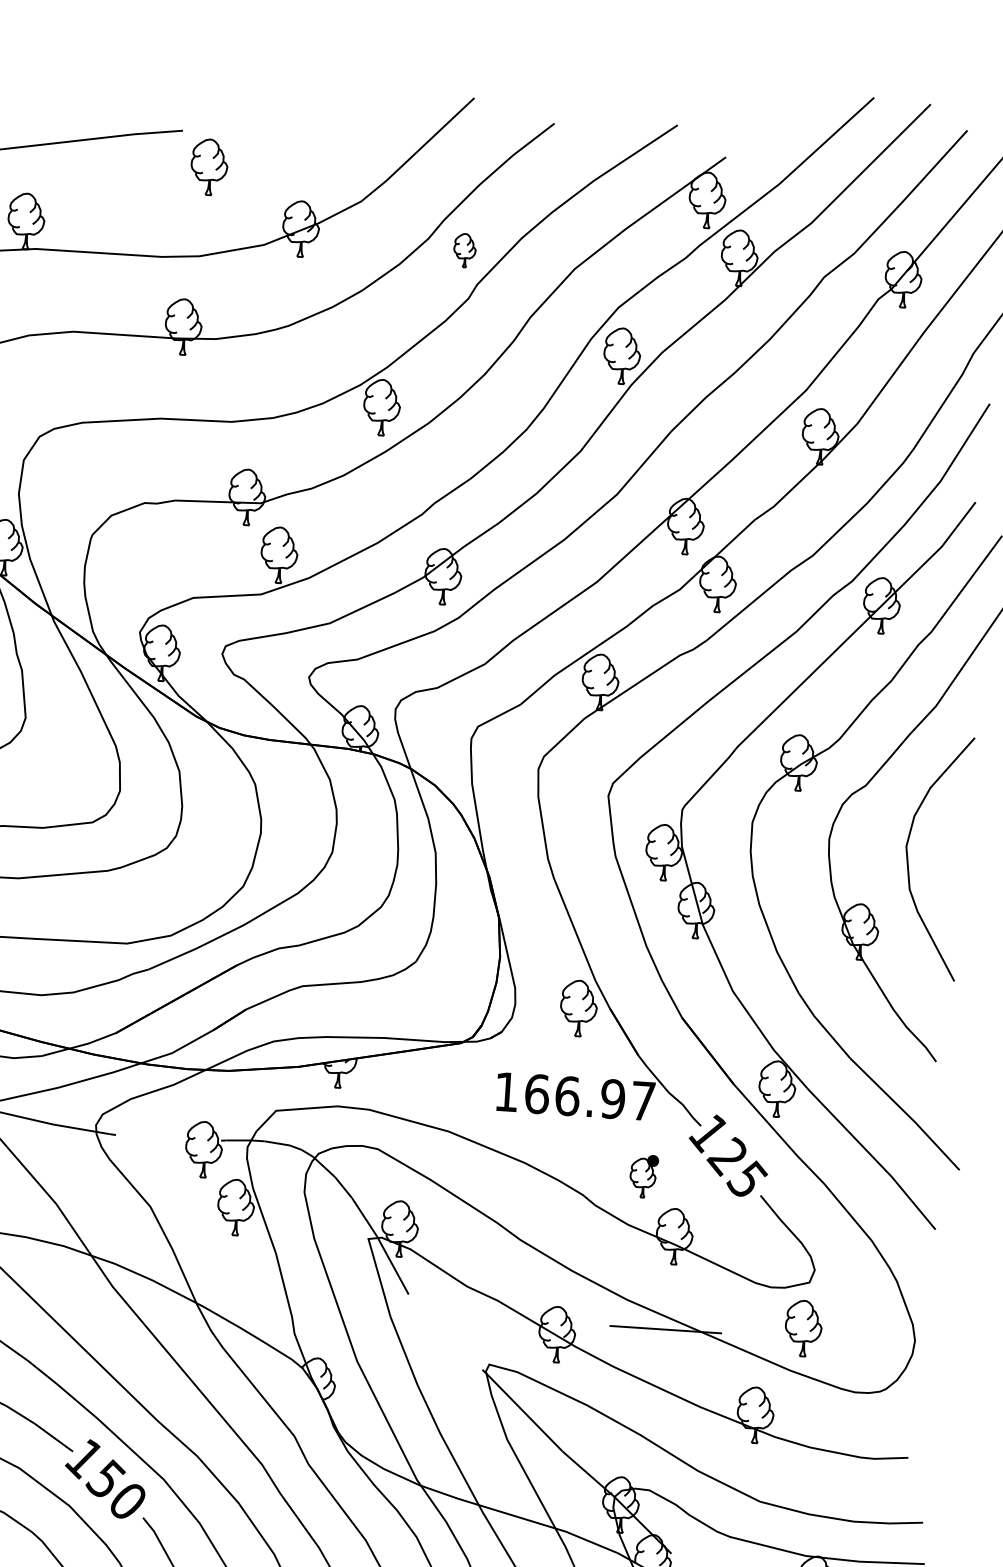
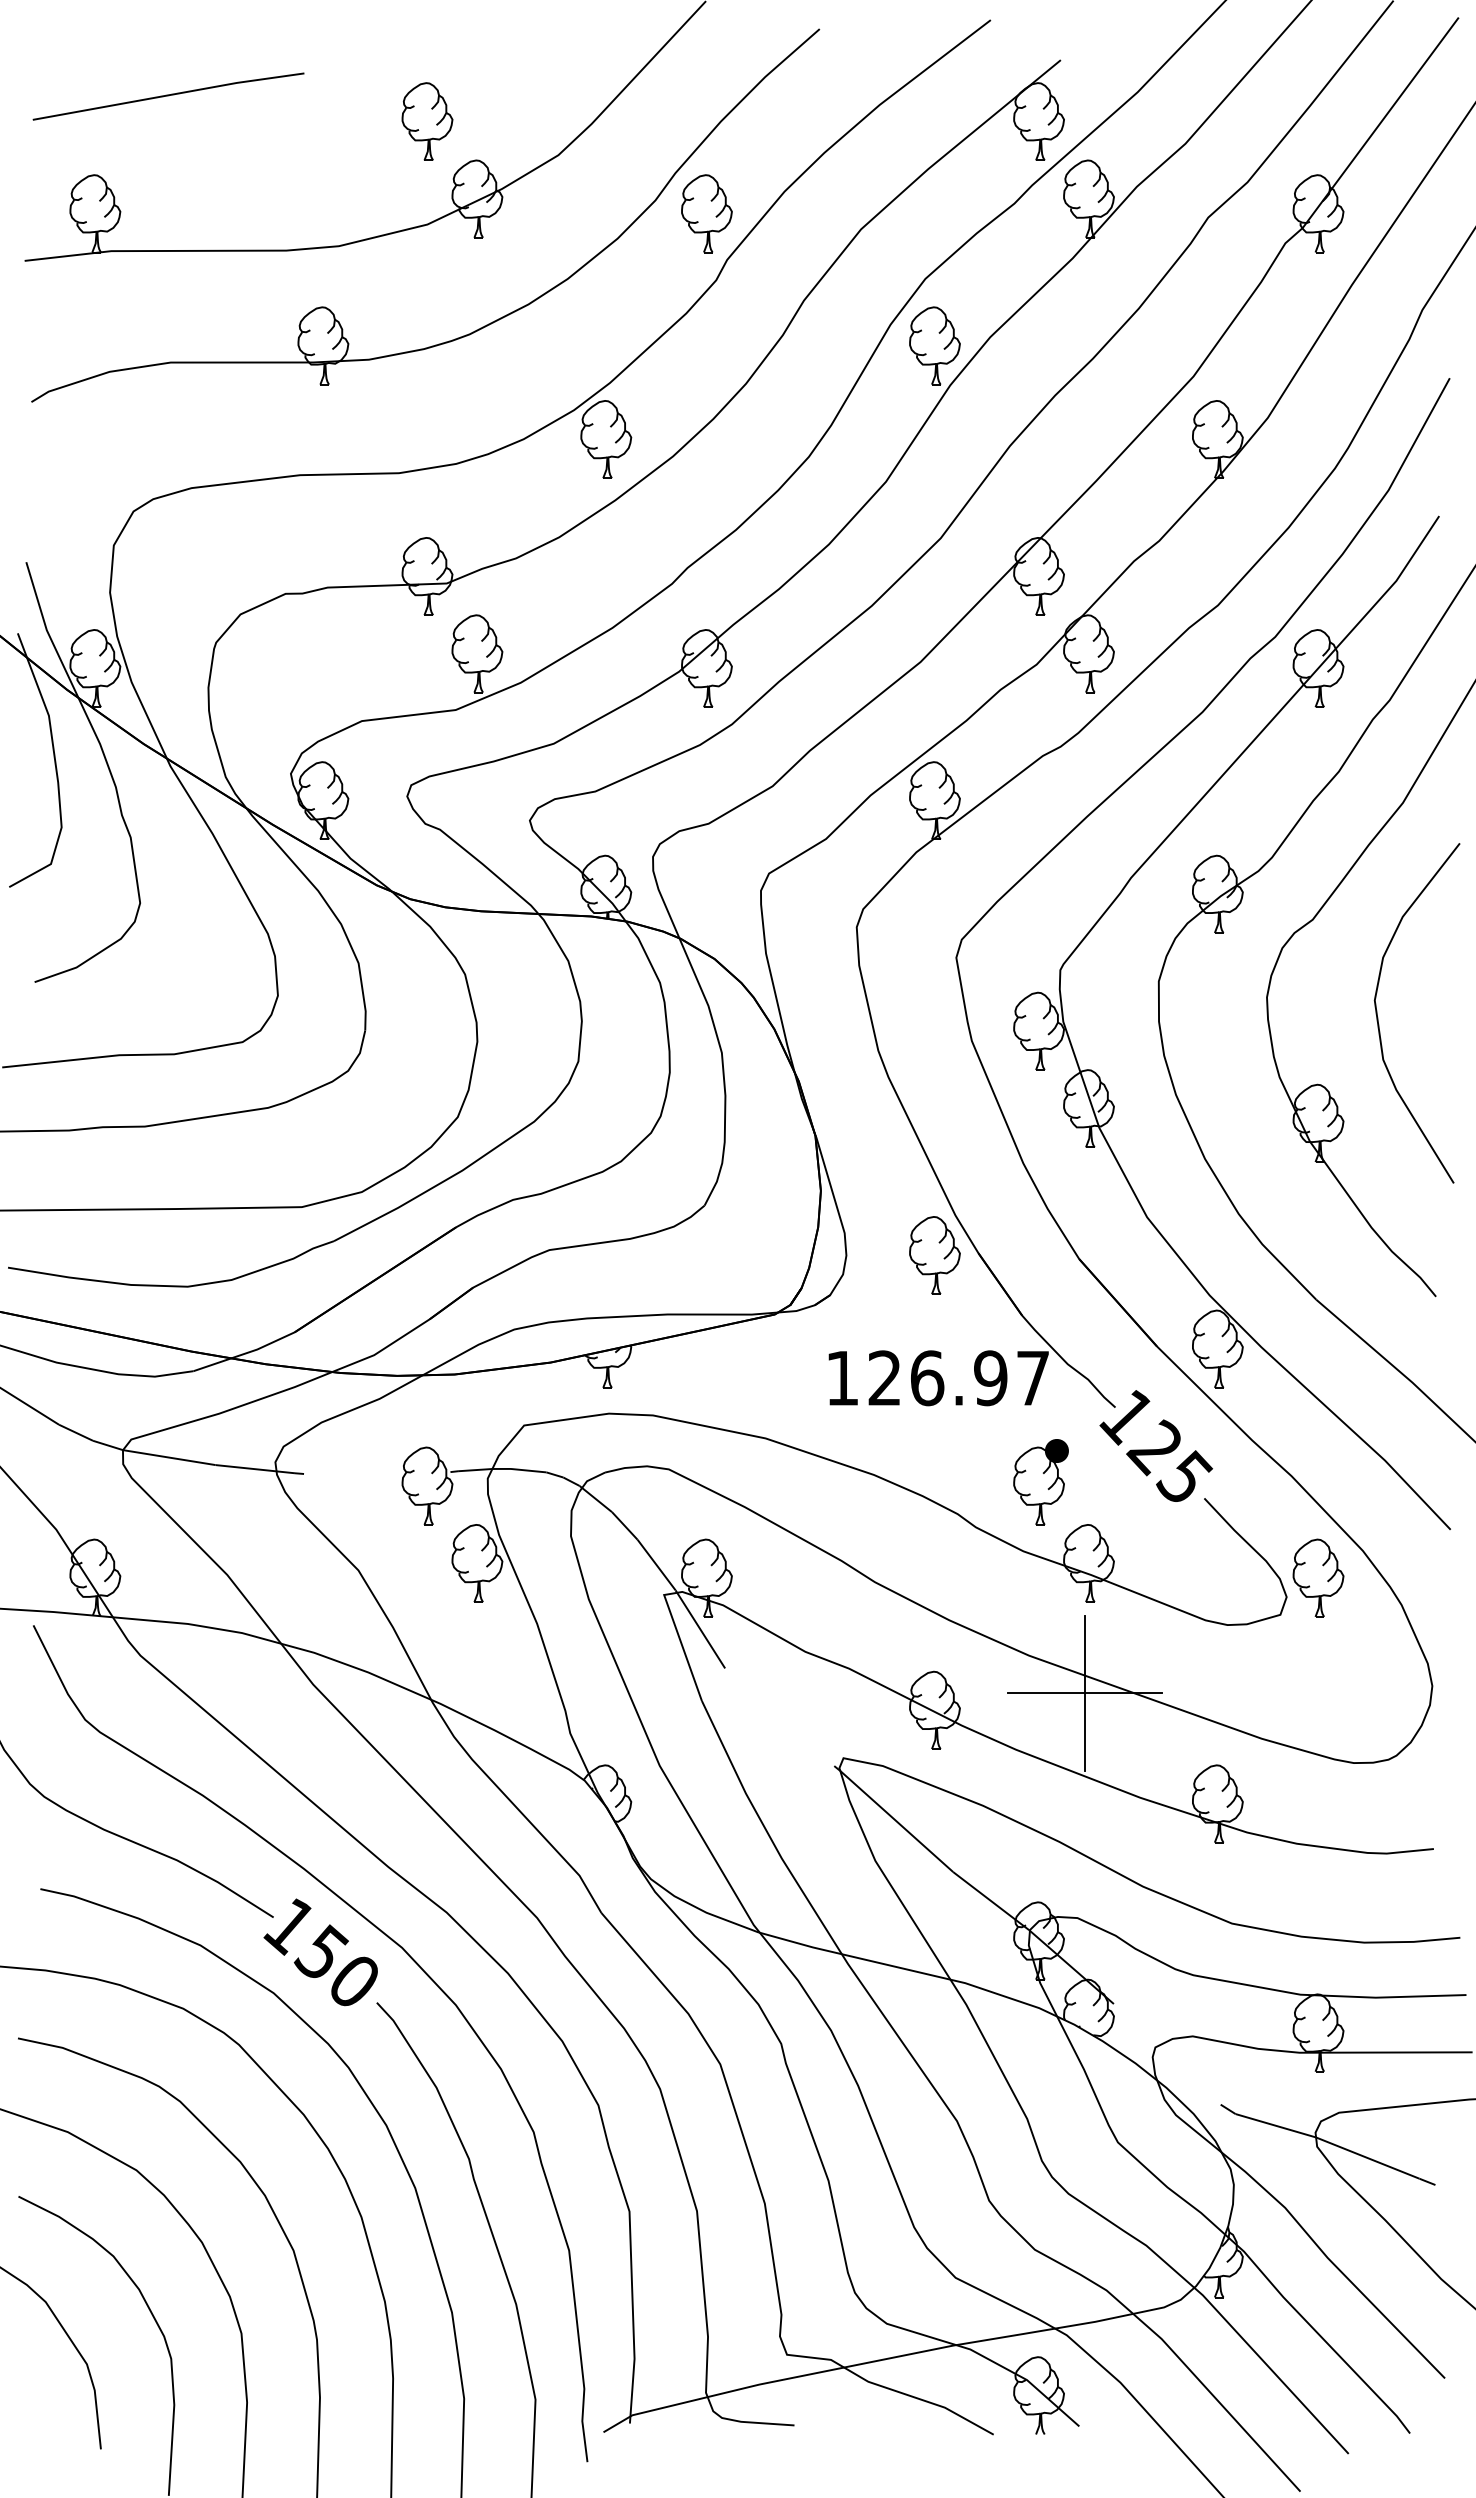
part: (209, 167) -> (427, 121), moved
part: (464, 250) -> (706, 213), size x1.67
text: (536, 1094) -> (884, 1378), 166.97 -> 126.97
part: (643, 1176) -> (1040, 1482), size x1.43
part: (803, 1328) -> (1318, 1577), moved
line: (665, 1329) -> (1085, 1693), added

